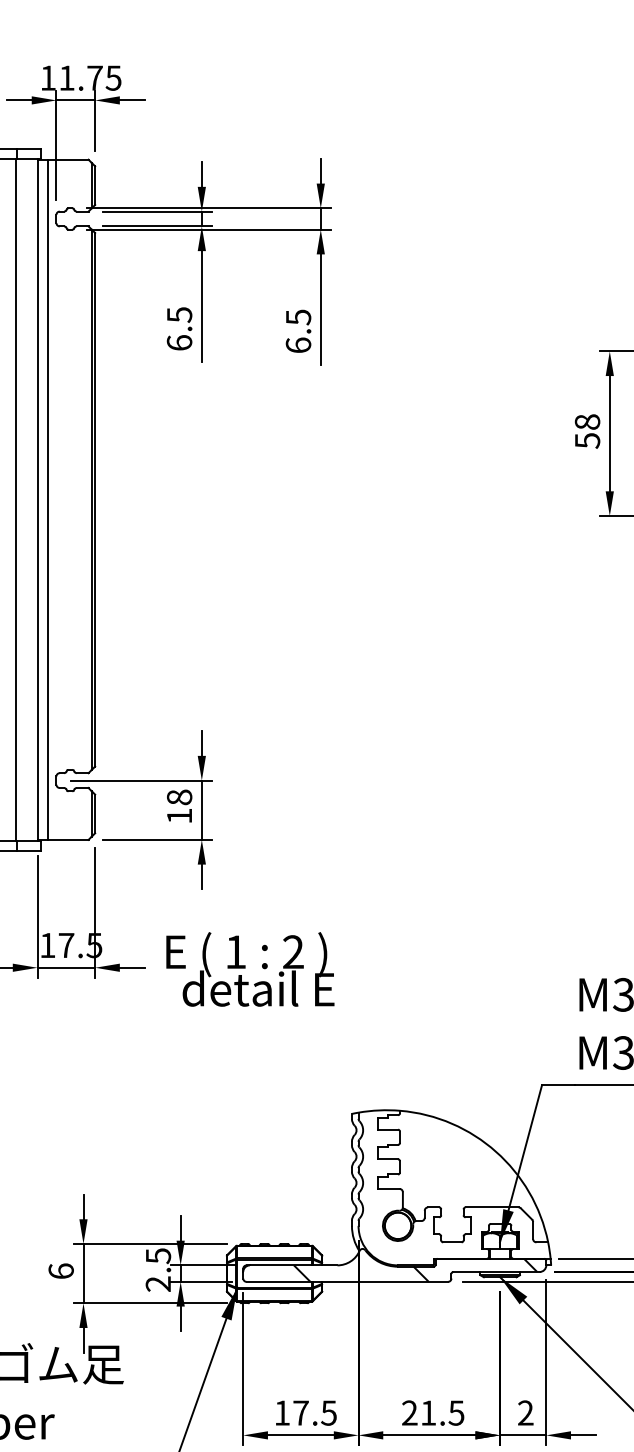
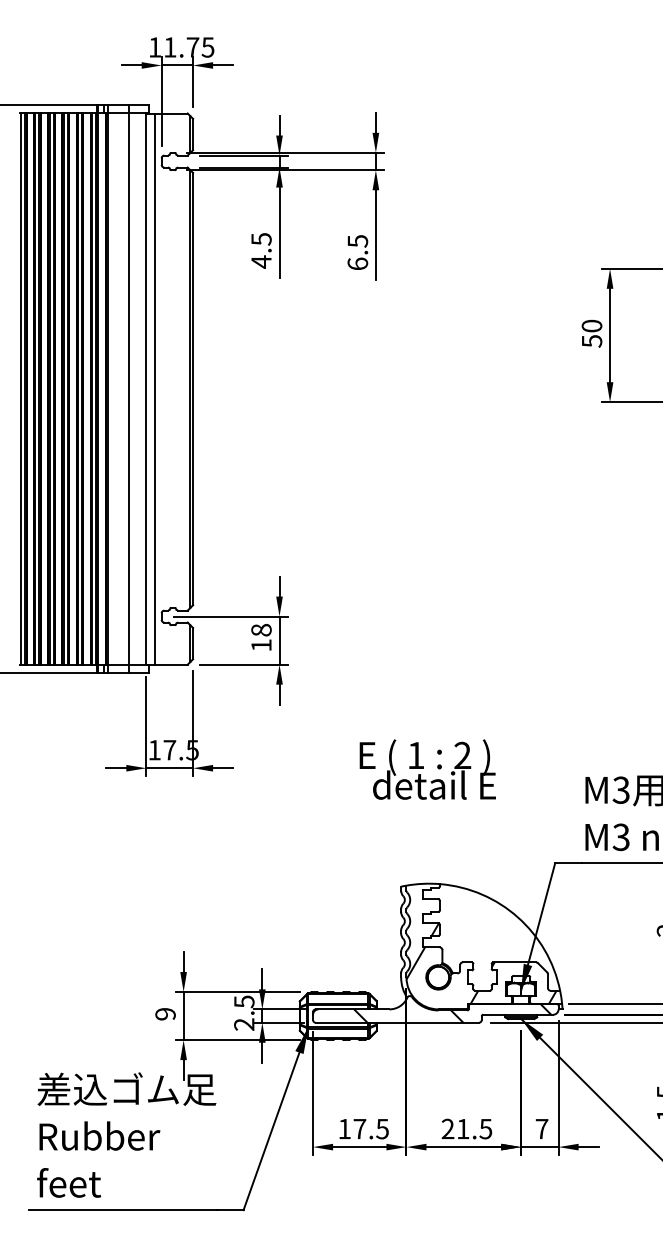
text: (179, 342) -> (261, 261), 6.5 -> 4.5
text: (586, 421) -> (591, 325), 58 -> 50
text: (249, 969) -> (427, 769), moved
hatch: (451, 1208) -> (481, 963), added
text: (61, 1270) -> (165, 1013), 6 -> 9
text: (525, 1412) -> (541, 1128), 2 -> 7

